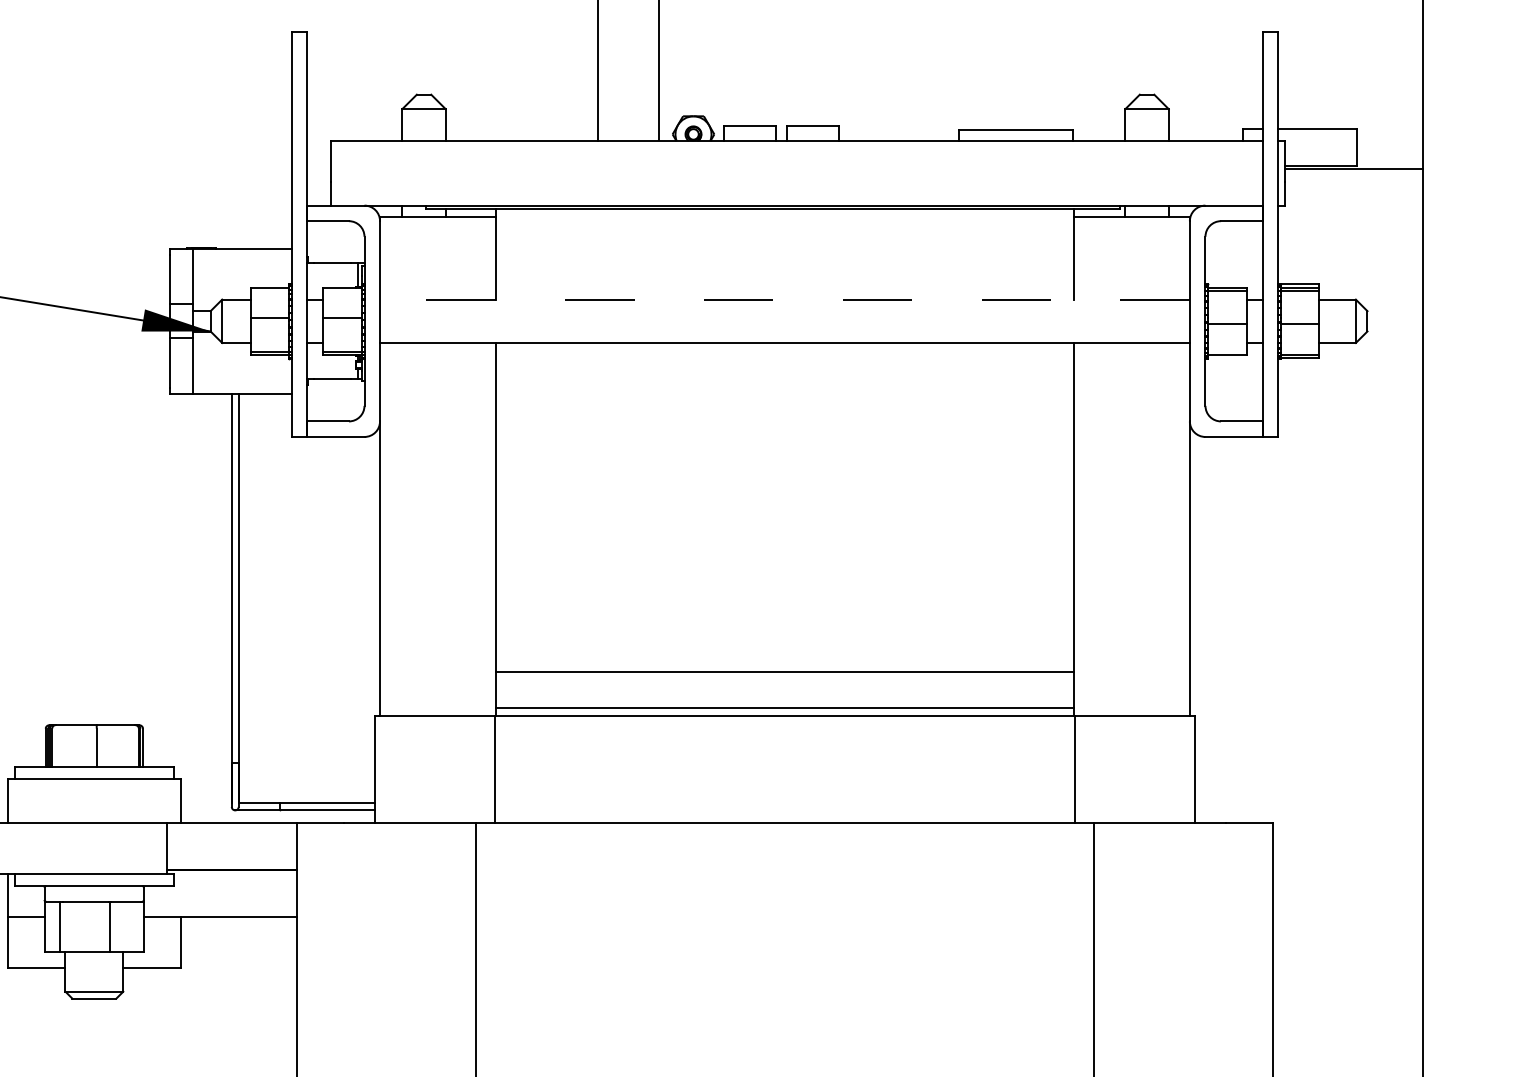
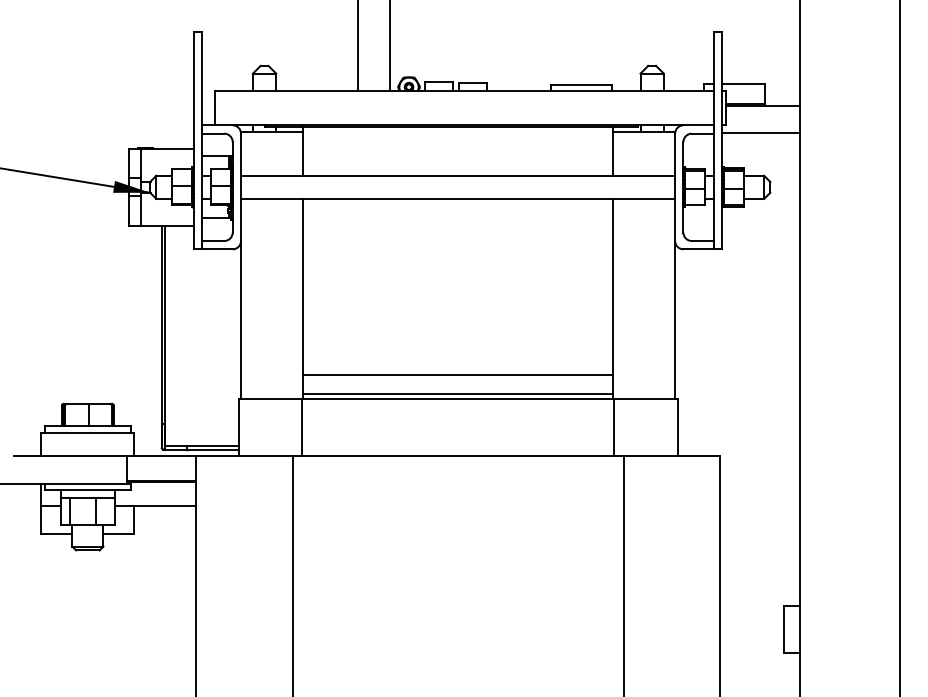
line: (1351, 220) -> (761, 133), added
line: (783, 299) -> (457, 175), dashed -> solid

